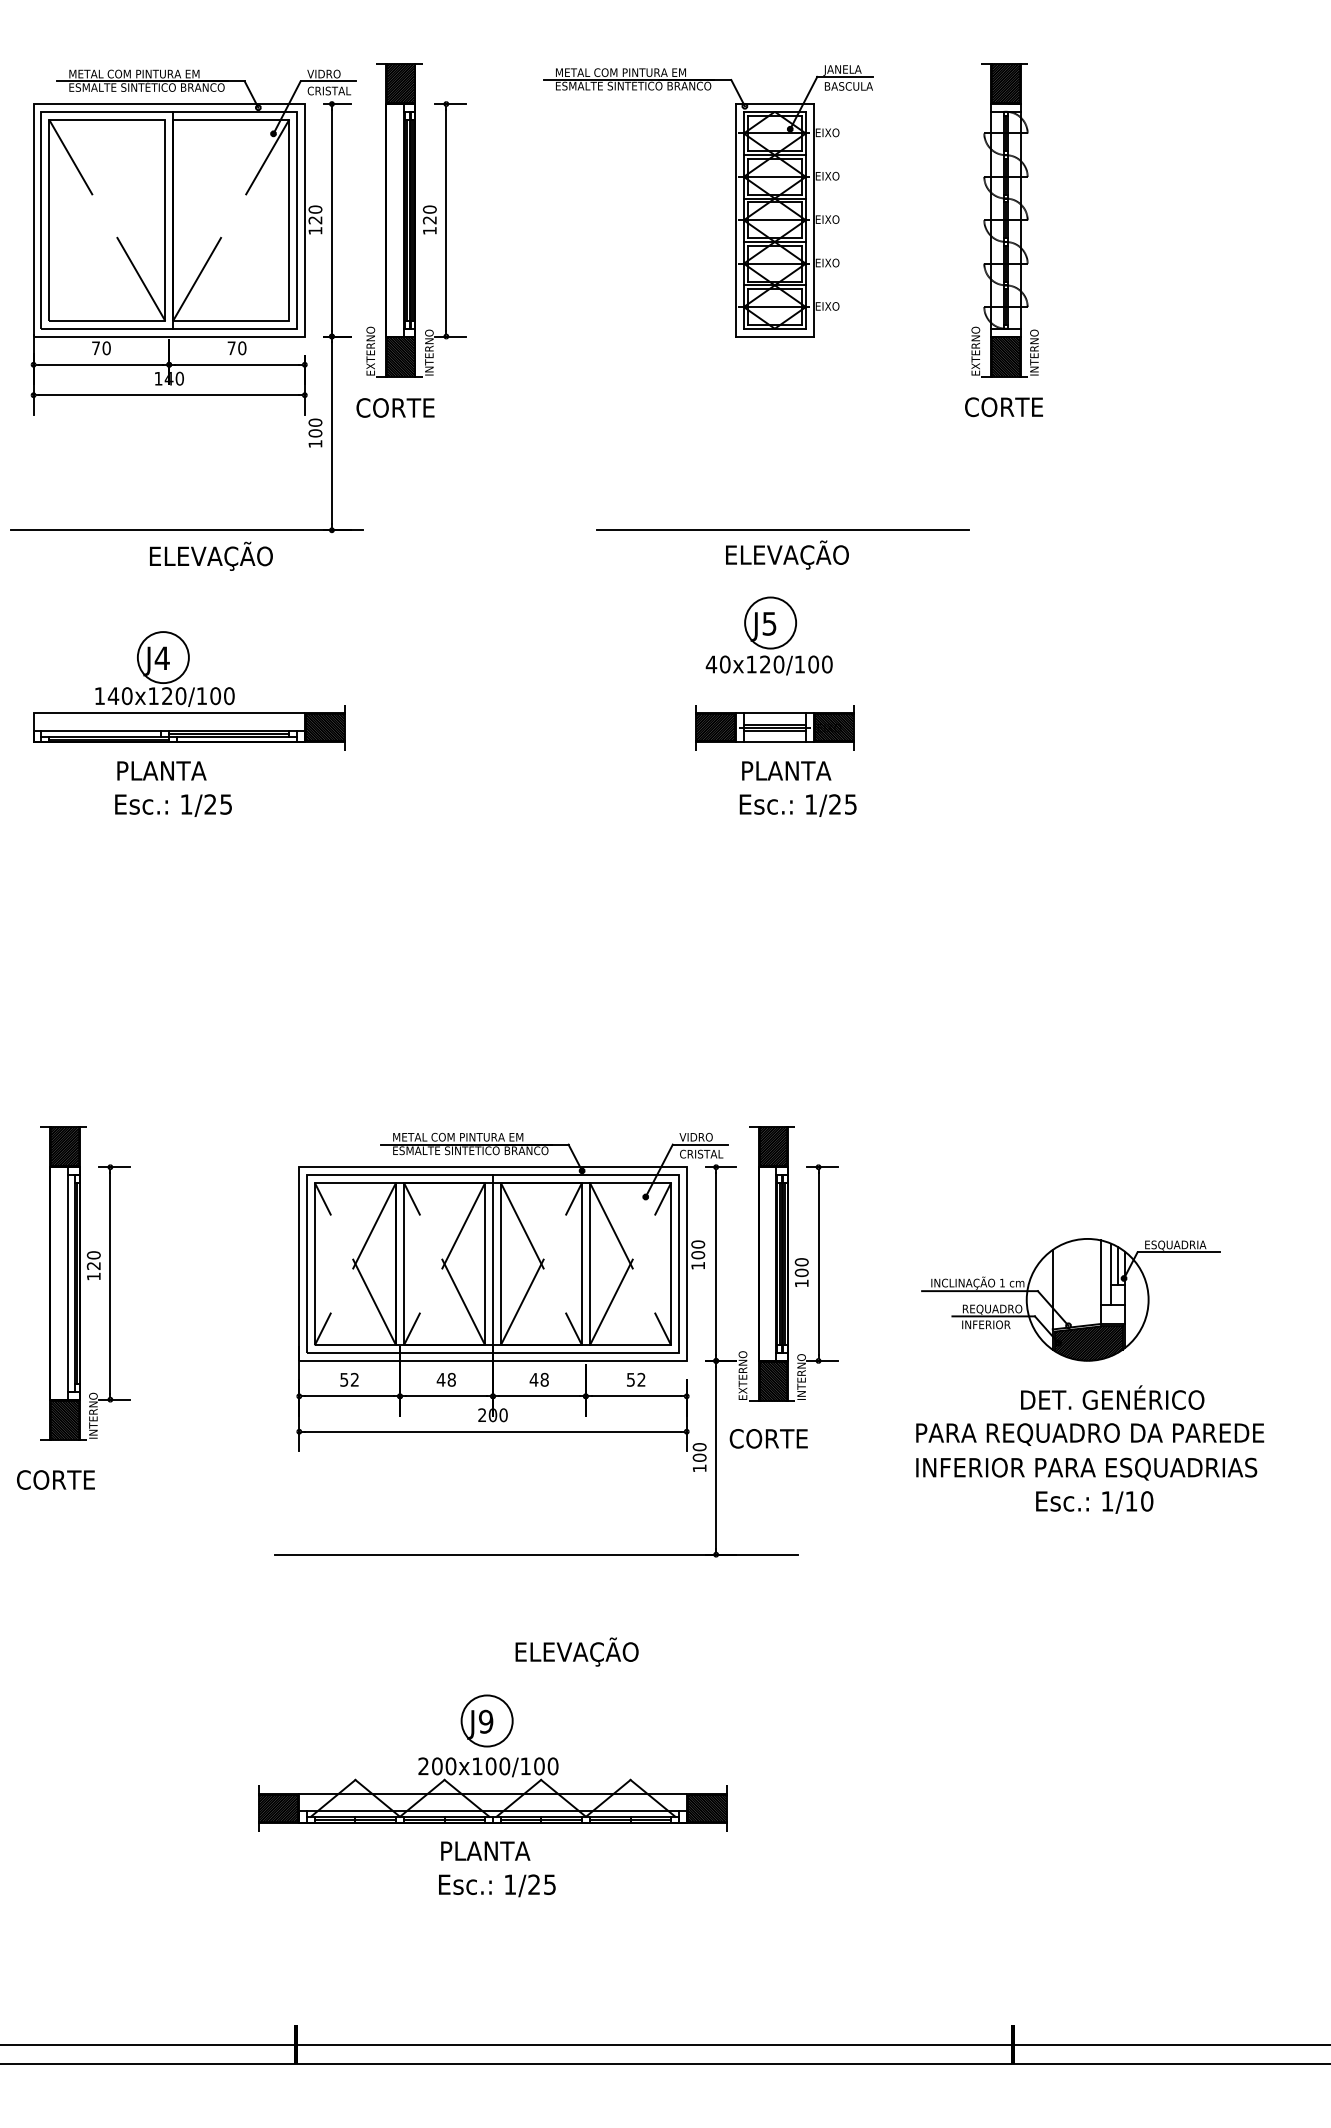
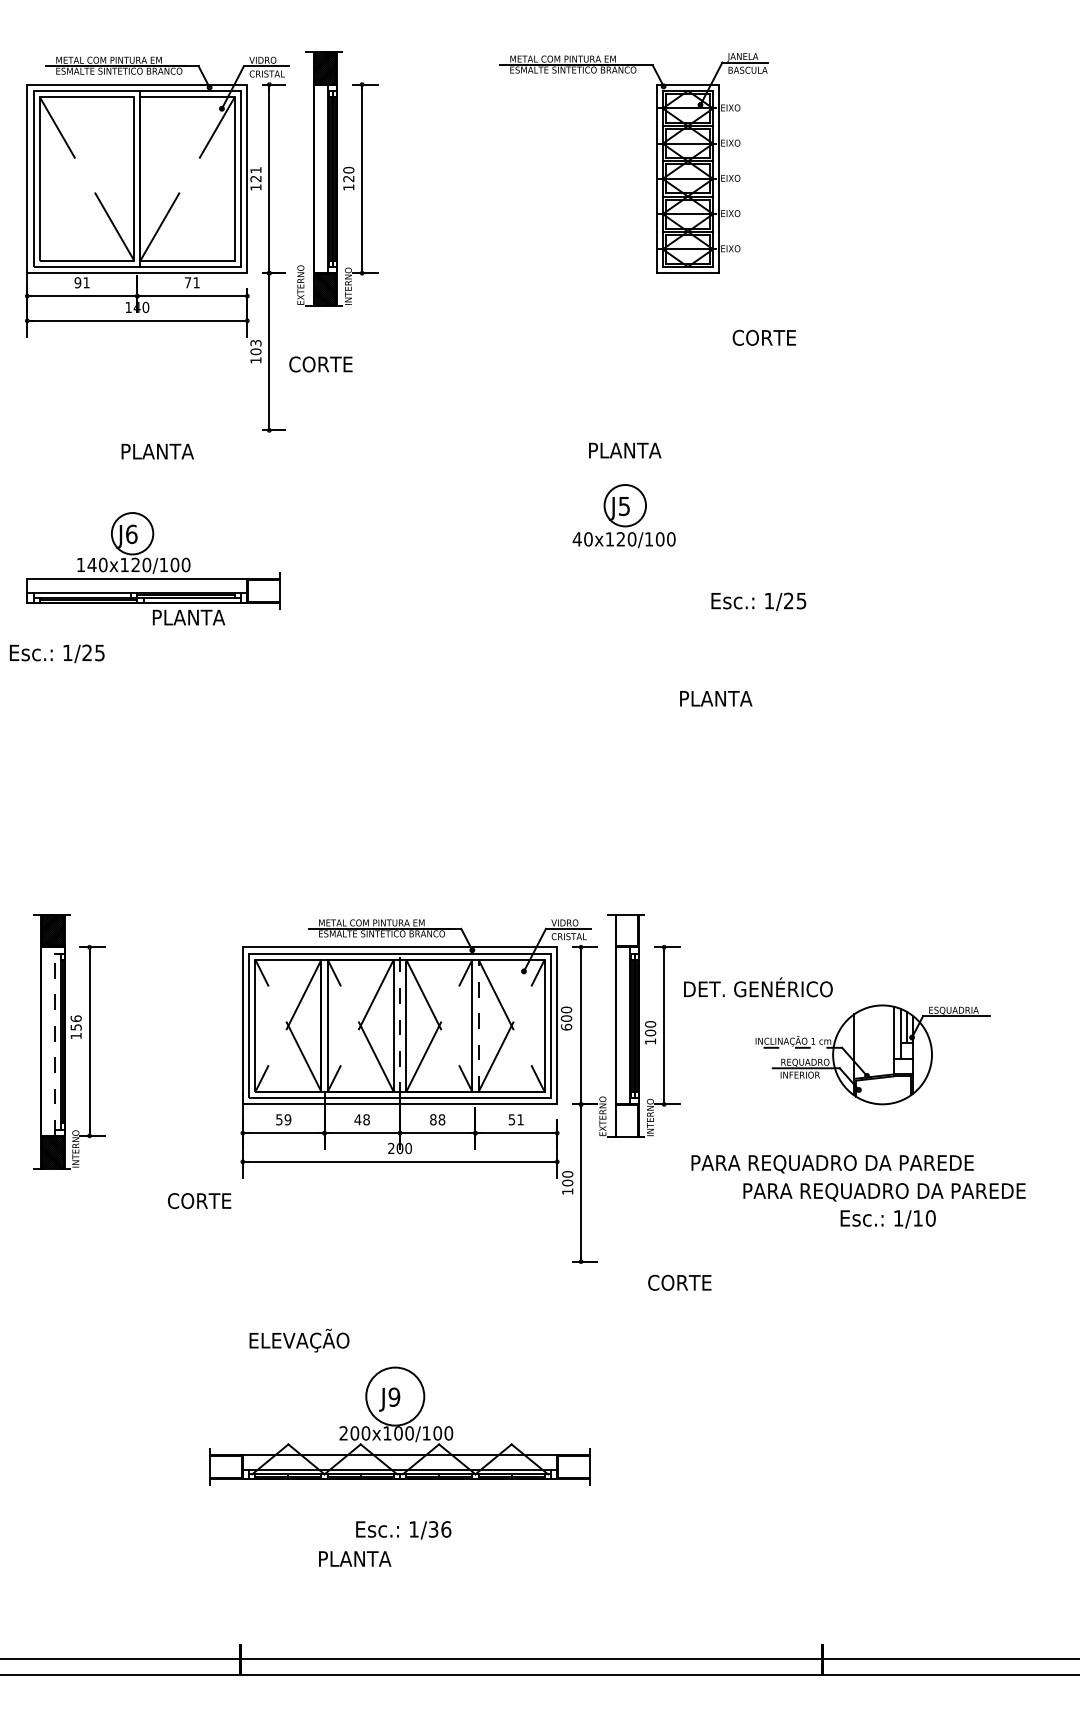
part: (735, 201) -> (656, 163), moved
text: (315, 209) -> (256, 170), 120 -> 121
part: (1004, 220) -> (815, 179), removed
text: (100, 348) -> (81, 282), 70 -> 91
text: (242, 348) -> (196, 282), 70 -> 71
text: (395, 407) -> (320, 364), moved
text: (1003, 407) -> (763, 338), moved
text: (315, 422) -> (256, 342), 100 -> 103
line: (186, 530) -> (151, 430), removed
line: (783, 530) -> (635, 430), removed
text: (788, 554) -> (639, 450), ELEVAÇÃO -> PLANTA
text: (212, 555) -> (172, 450), ELEVAÇÃO -> PLANTA
text: (161, 658) -> (131, 534), J4 -> J6
hatch: (325, 727) -> (264, 590), removed
part: (774, 727) -> (628, 590), removed
text: (161, 770) -> (188, 617), moved
text: (786, 770) -> (716, 698), moved
text: (173, 805) -> (57, 653), moved
text: (797, 805) -> (758, 601), moved
hatch: (772, 1146) -> (626, 930), removed
text: (93, 1260) -> (75, 1022), 120 -> 156
line: (493, 1263) -> (400, 1025), solid -> dashed
line: (589, 1263) -> (478, 1025), solid -> dashed
text: (698, 1265) -> (566, 1026), 100 -> 600
line: (67, 1282) -> (54, 1040), solid -> dashed
line: (979, 1291) -> (794, 1048), solid -> dashed
hatch: (1088, 1343) -> (883, 1090), removed
text: (354, 1379) -> (287, 1119), 52 -> 59
text: (533, 1379) -> (432, 1119), 48 -> 88
text: (641, 1379) -> (520, 1119), 52 -> 51
hatch: (772, 1381) -> (626, 1121), removed
text: (1112, 1397) -> (758, 987), moved
text: (1090, 1434) -> (832, 1164), moved
text: (768, 1438) -> (679, 1282), moved
text: (1091, 1468) -> (885, 1191), INFERIOR PARA ESQUADRIAS -> PARA REQUADRO DA PAREDE
text: (55, 1479) -> (199, 1200), moved
line: (536, 1554) -> (435, 1261), removed
text: (576, 1651) -> (299, 1340), moved
circle: (486, 1720) -> (394, 1396), size x1.4
hatch: (278, 1807) -> (225, 1466), removed
hatch: (706, 1807) -> (573, 1466), removed
text: (485, 1850) -> (355, 1558), moved
text: (542, 1884) -> (440, 1529), 1/25 -> 1/36

